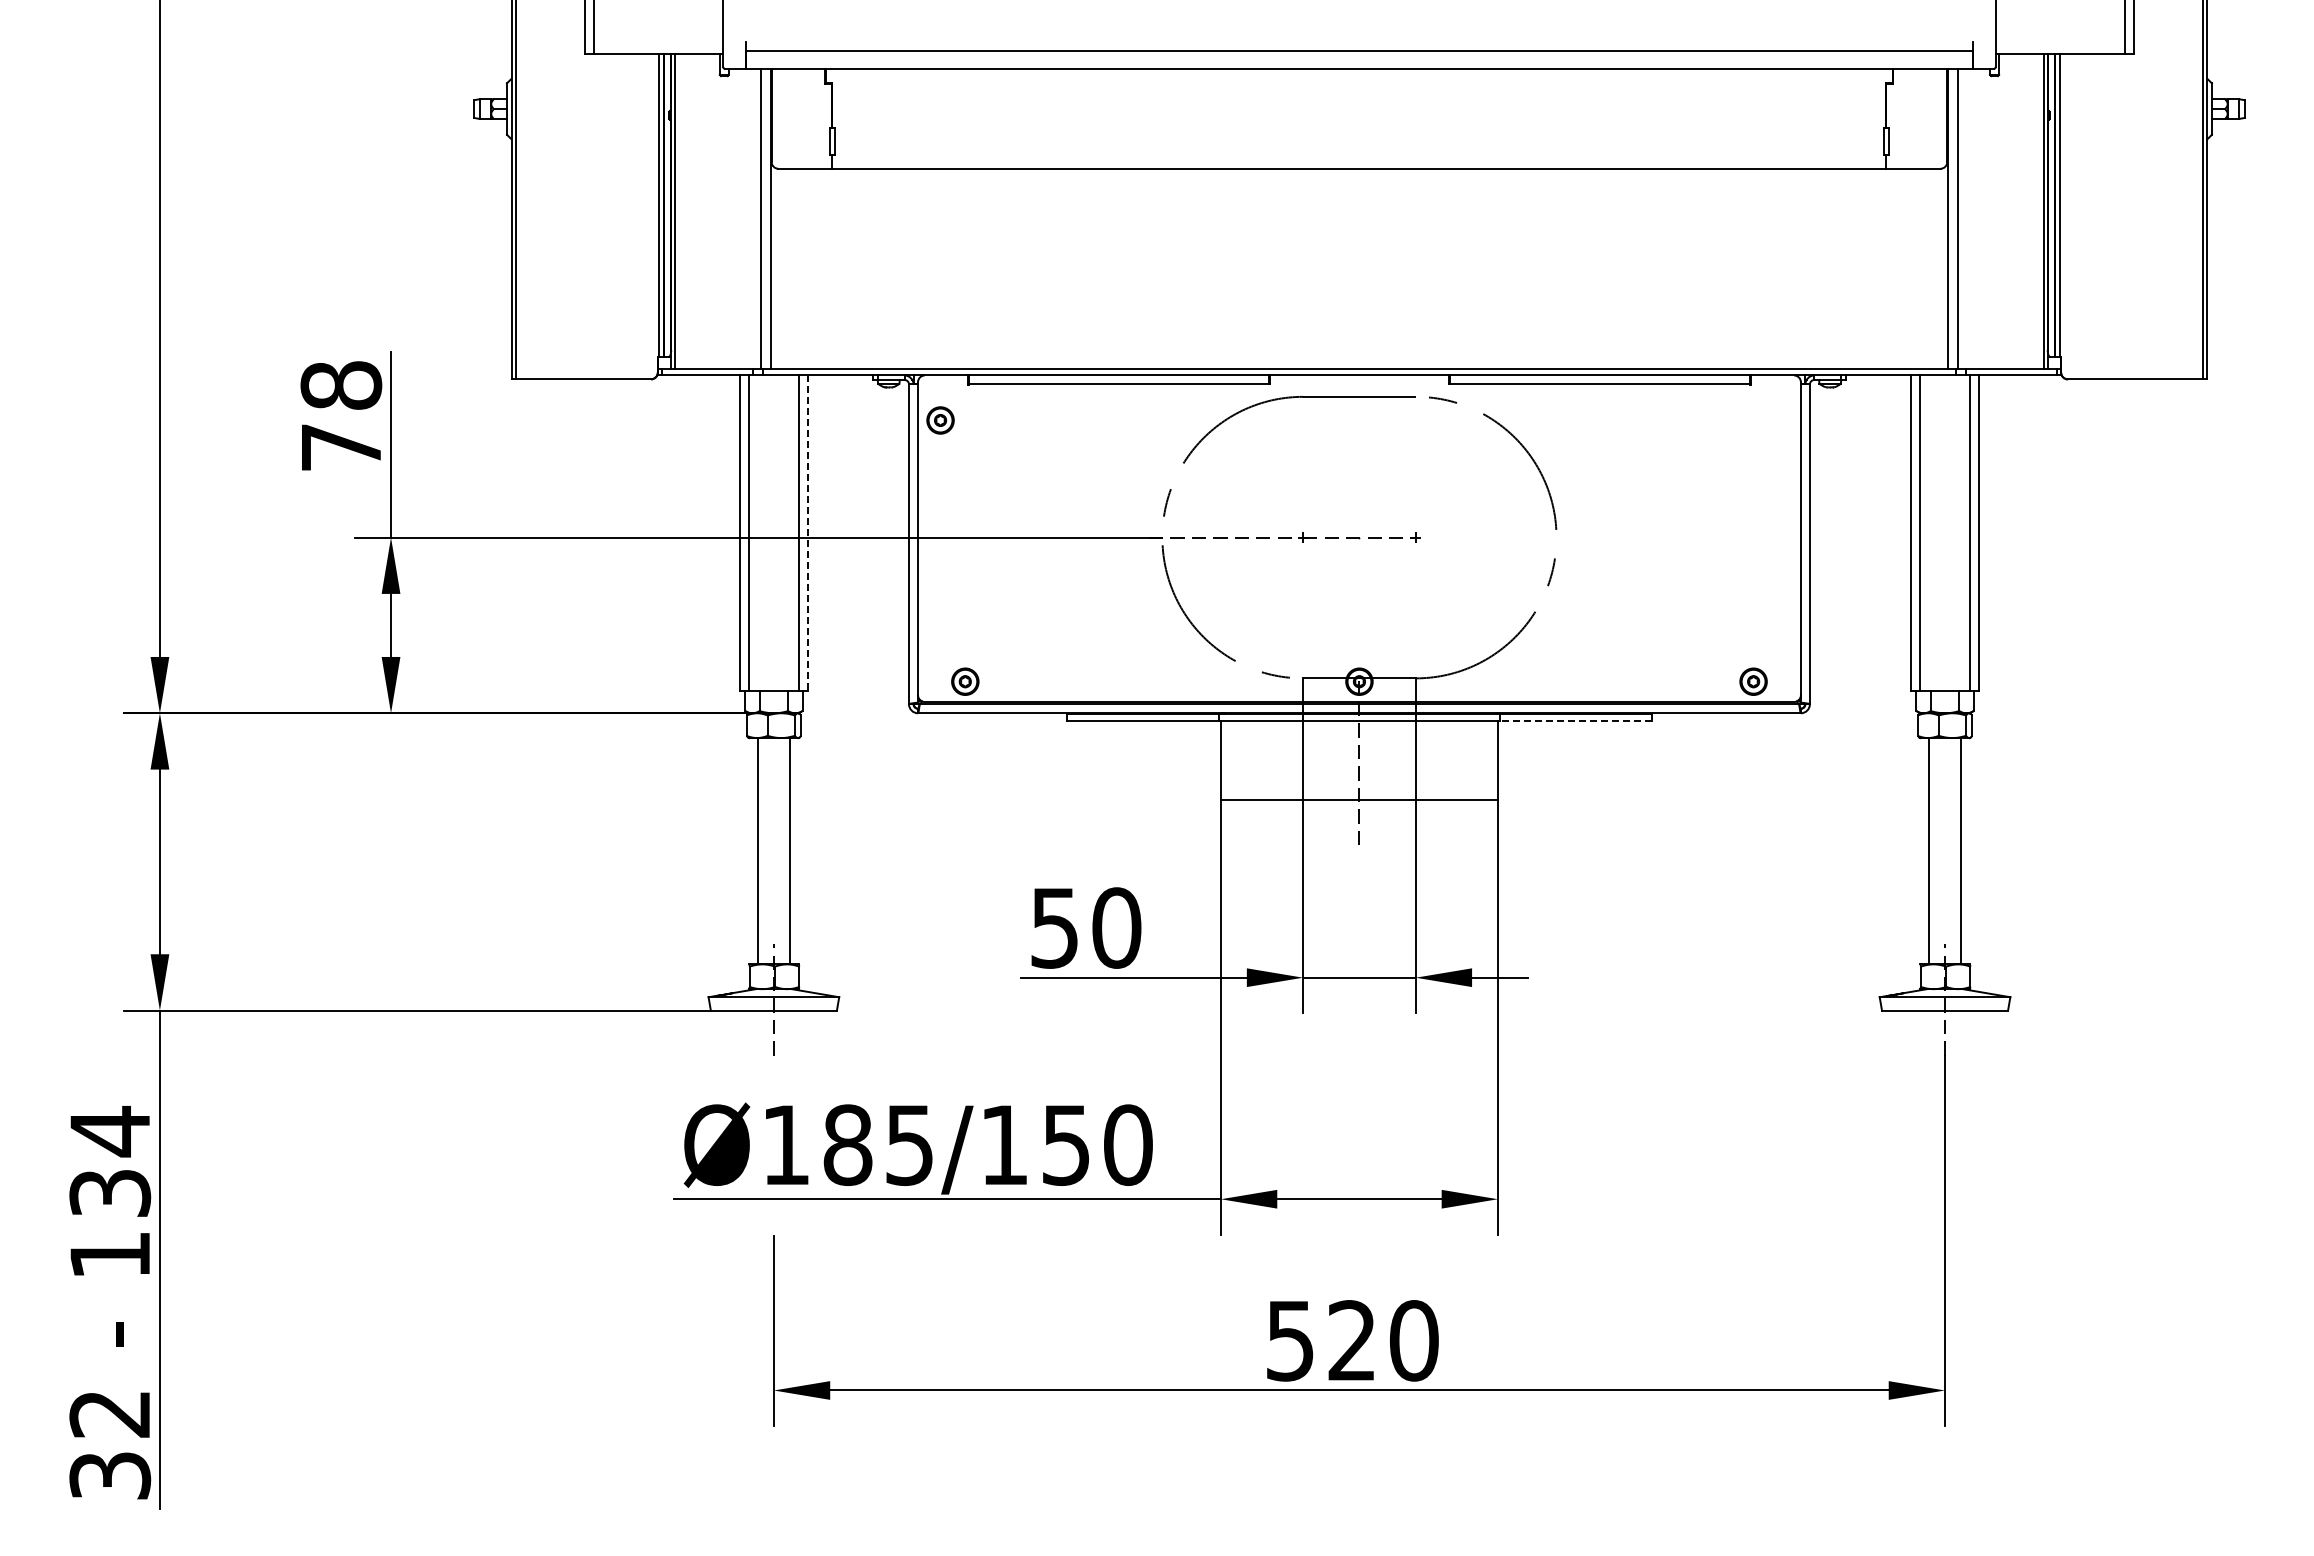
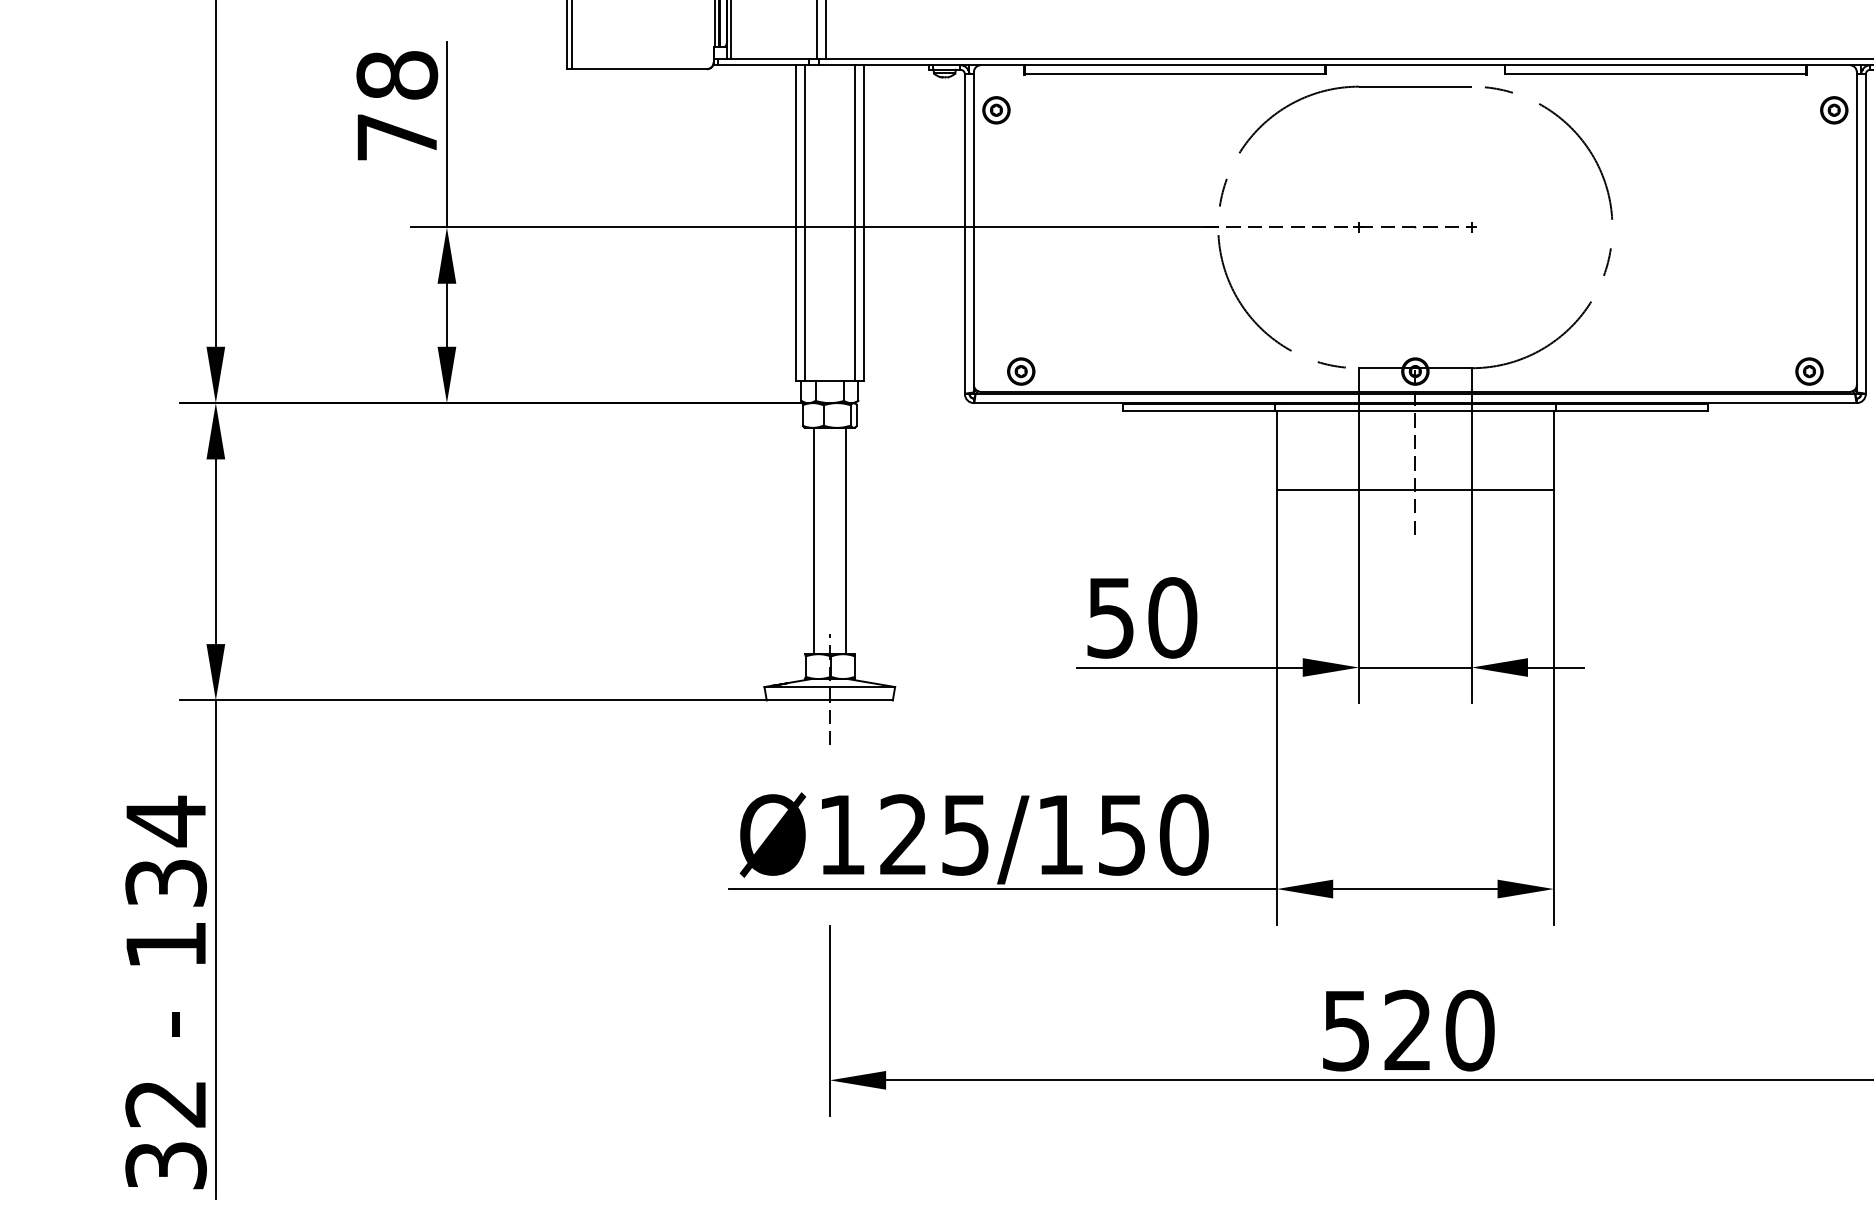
part: (1778, 420) -> (1834, 110), added
line: (807, 533) -> (863, 223), dashed -> solid
line: (1575, 721) -> (1631, 411), dashed -> solid
text: (847, 1144) -> (903, 834), Ø185/150 -> Ø125/150

